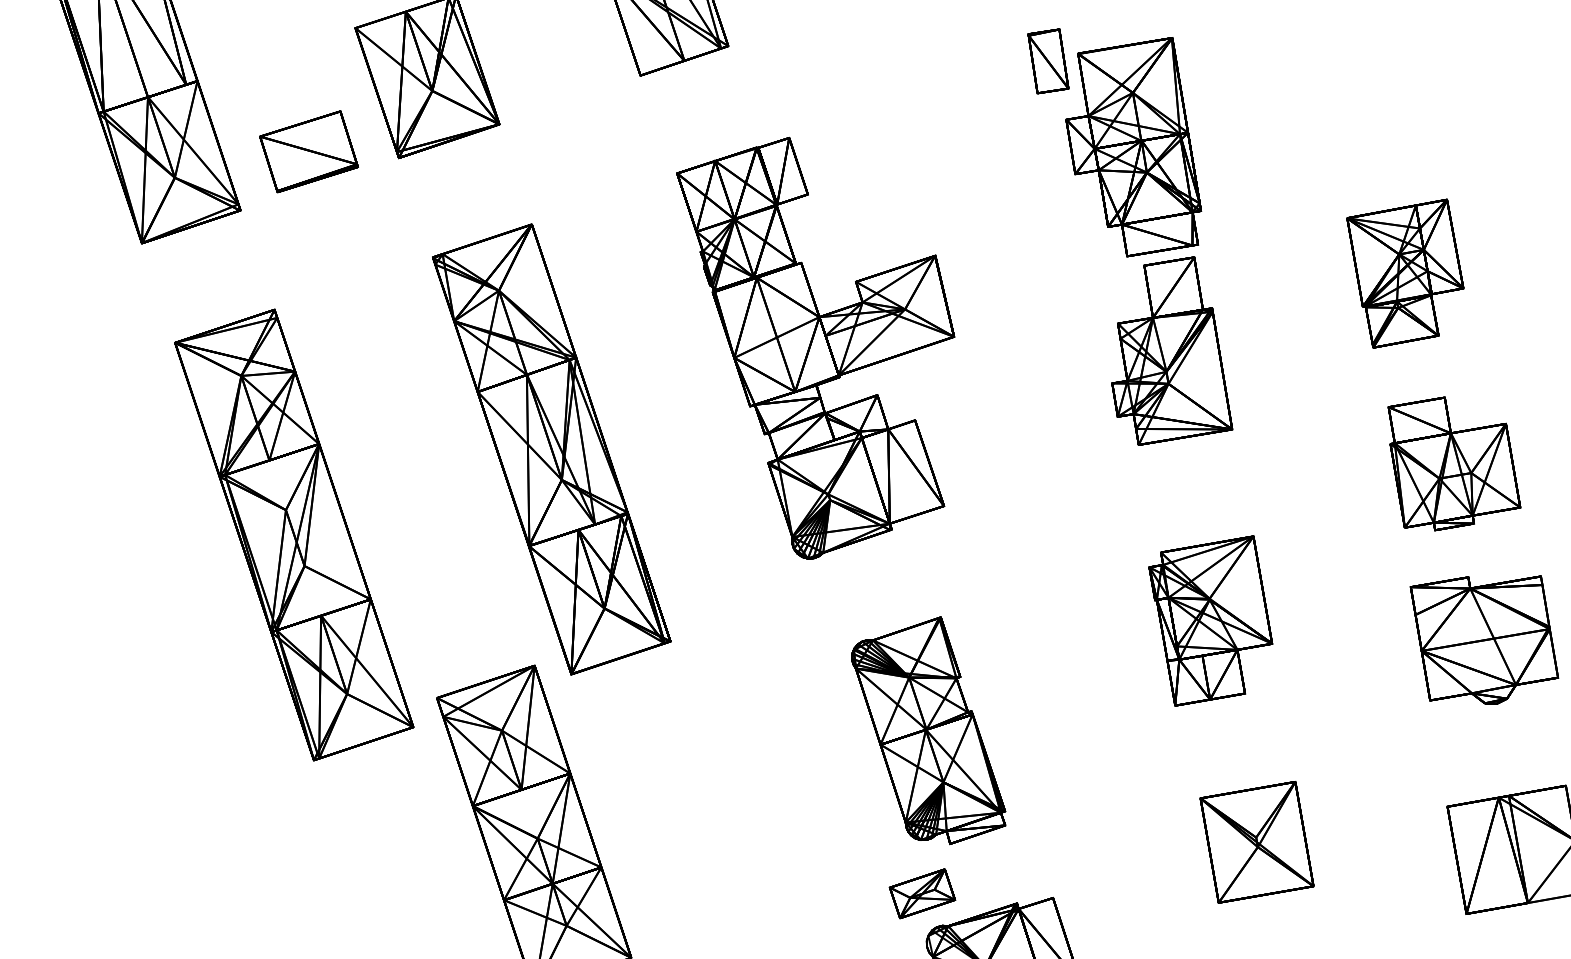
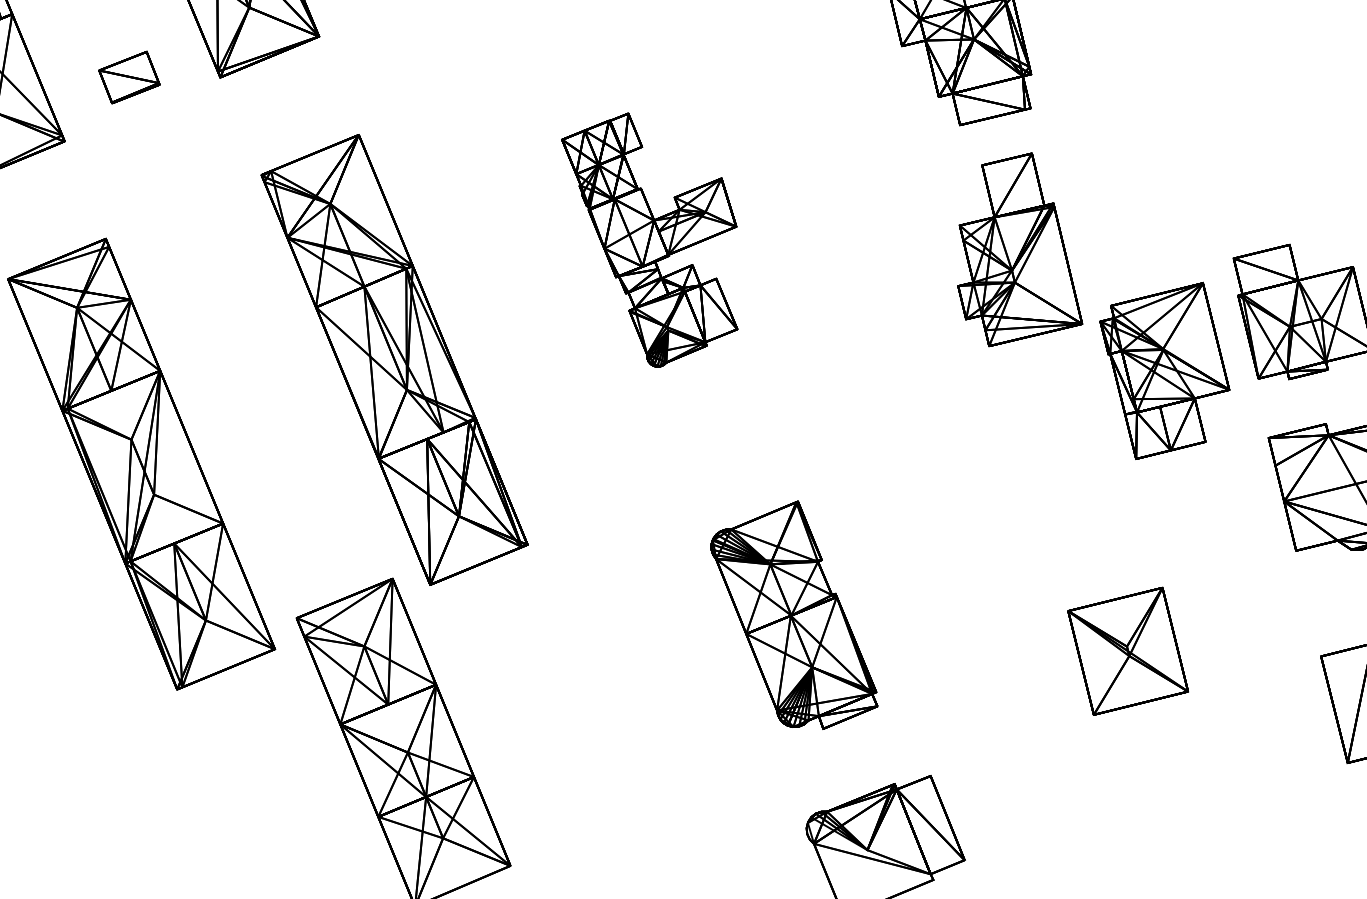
part: (308, 151) -> (128, 77), size x0.6
part: (1405, 273) -> (1241, 122), removed
part: (815, 347) -> (652, 238), size x0.6
part: (1172, 350) -> (1016, 248), moved
part: (1210, 620) -> (1165, 370), moved
part: (1256, 842) -> (1127, 651), moved
part: (922, 893) -> (798, 780), removed

